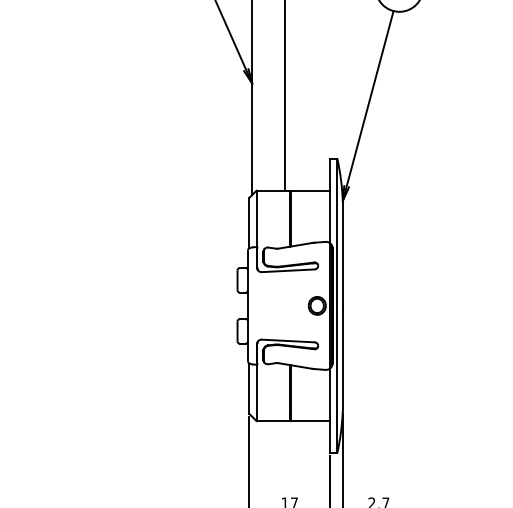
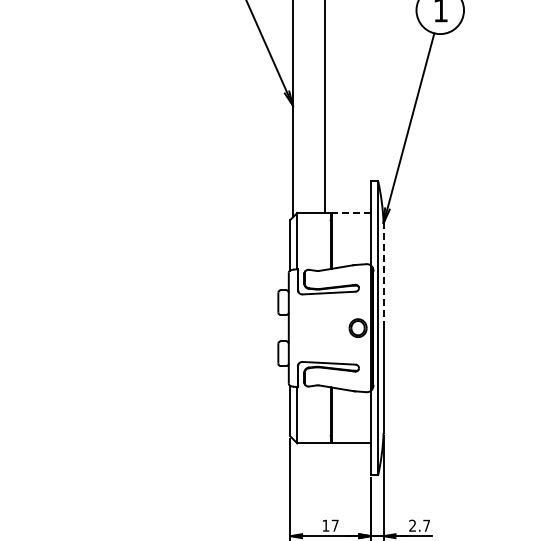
line: (310, 190) -> (351, 212), solid -> dashed
line: (342, 253) -> (383, 275), solid -> dashed

